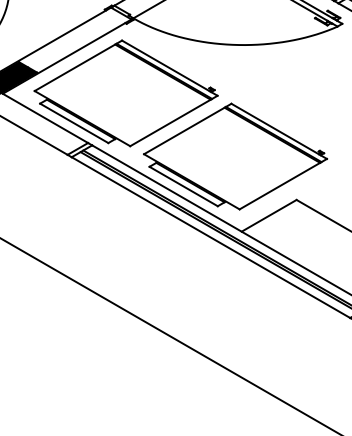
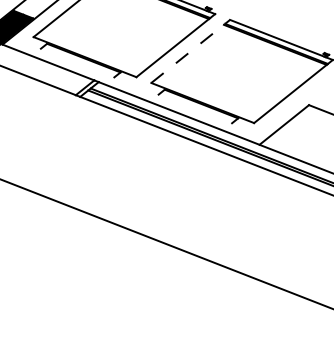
line: (74, 123) -> (77, 63), removed
line: (188, 128) -> (191, 50), solid -> dashed
line: (183, 186) -> (195, 108), removed

